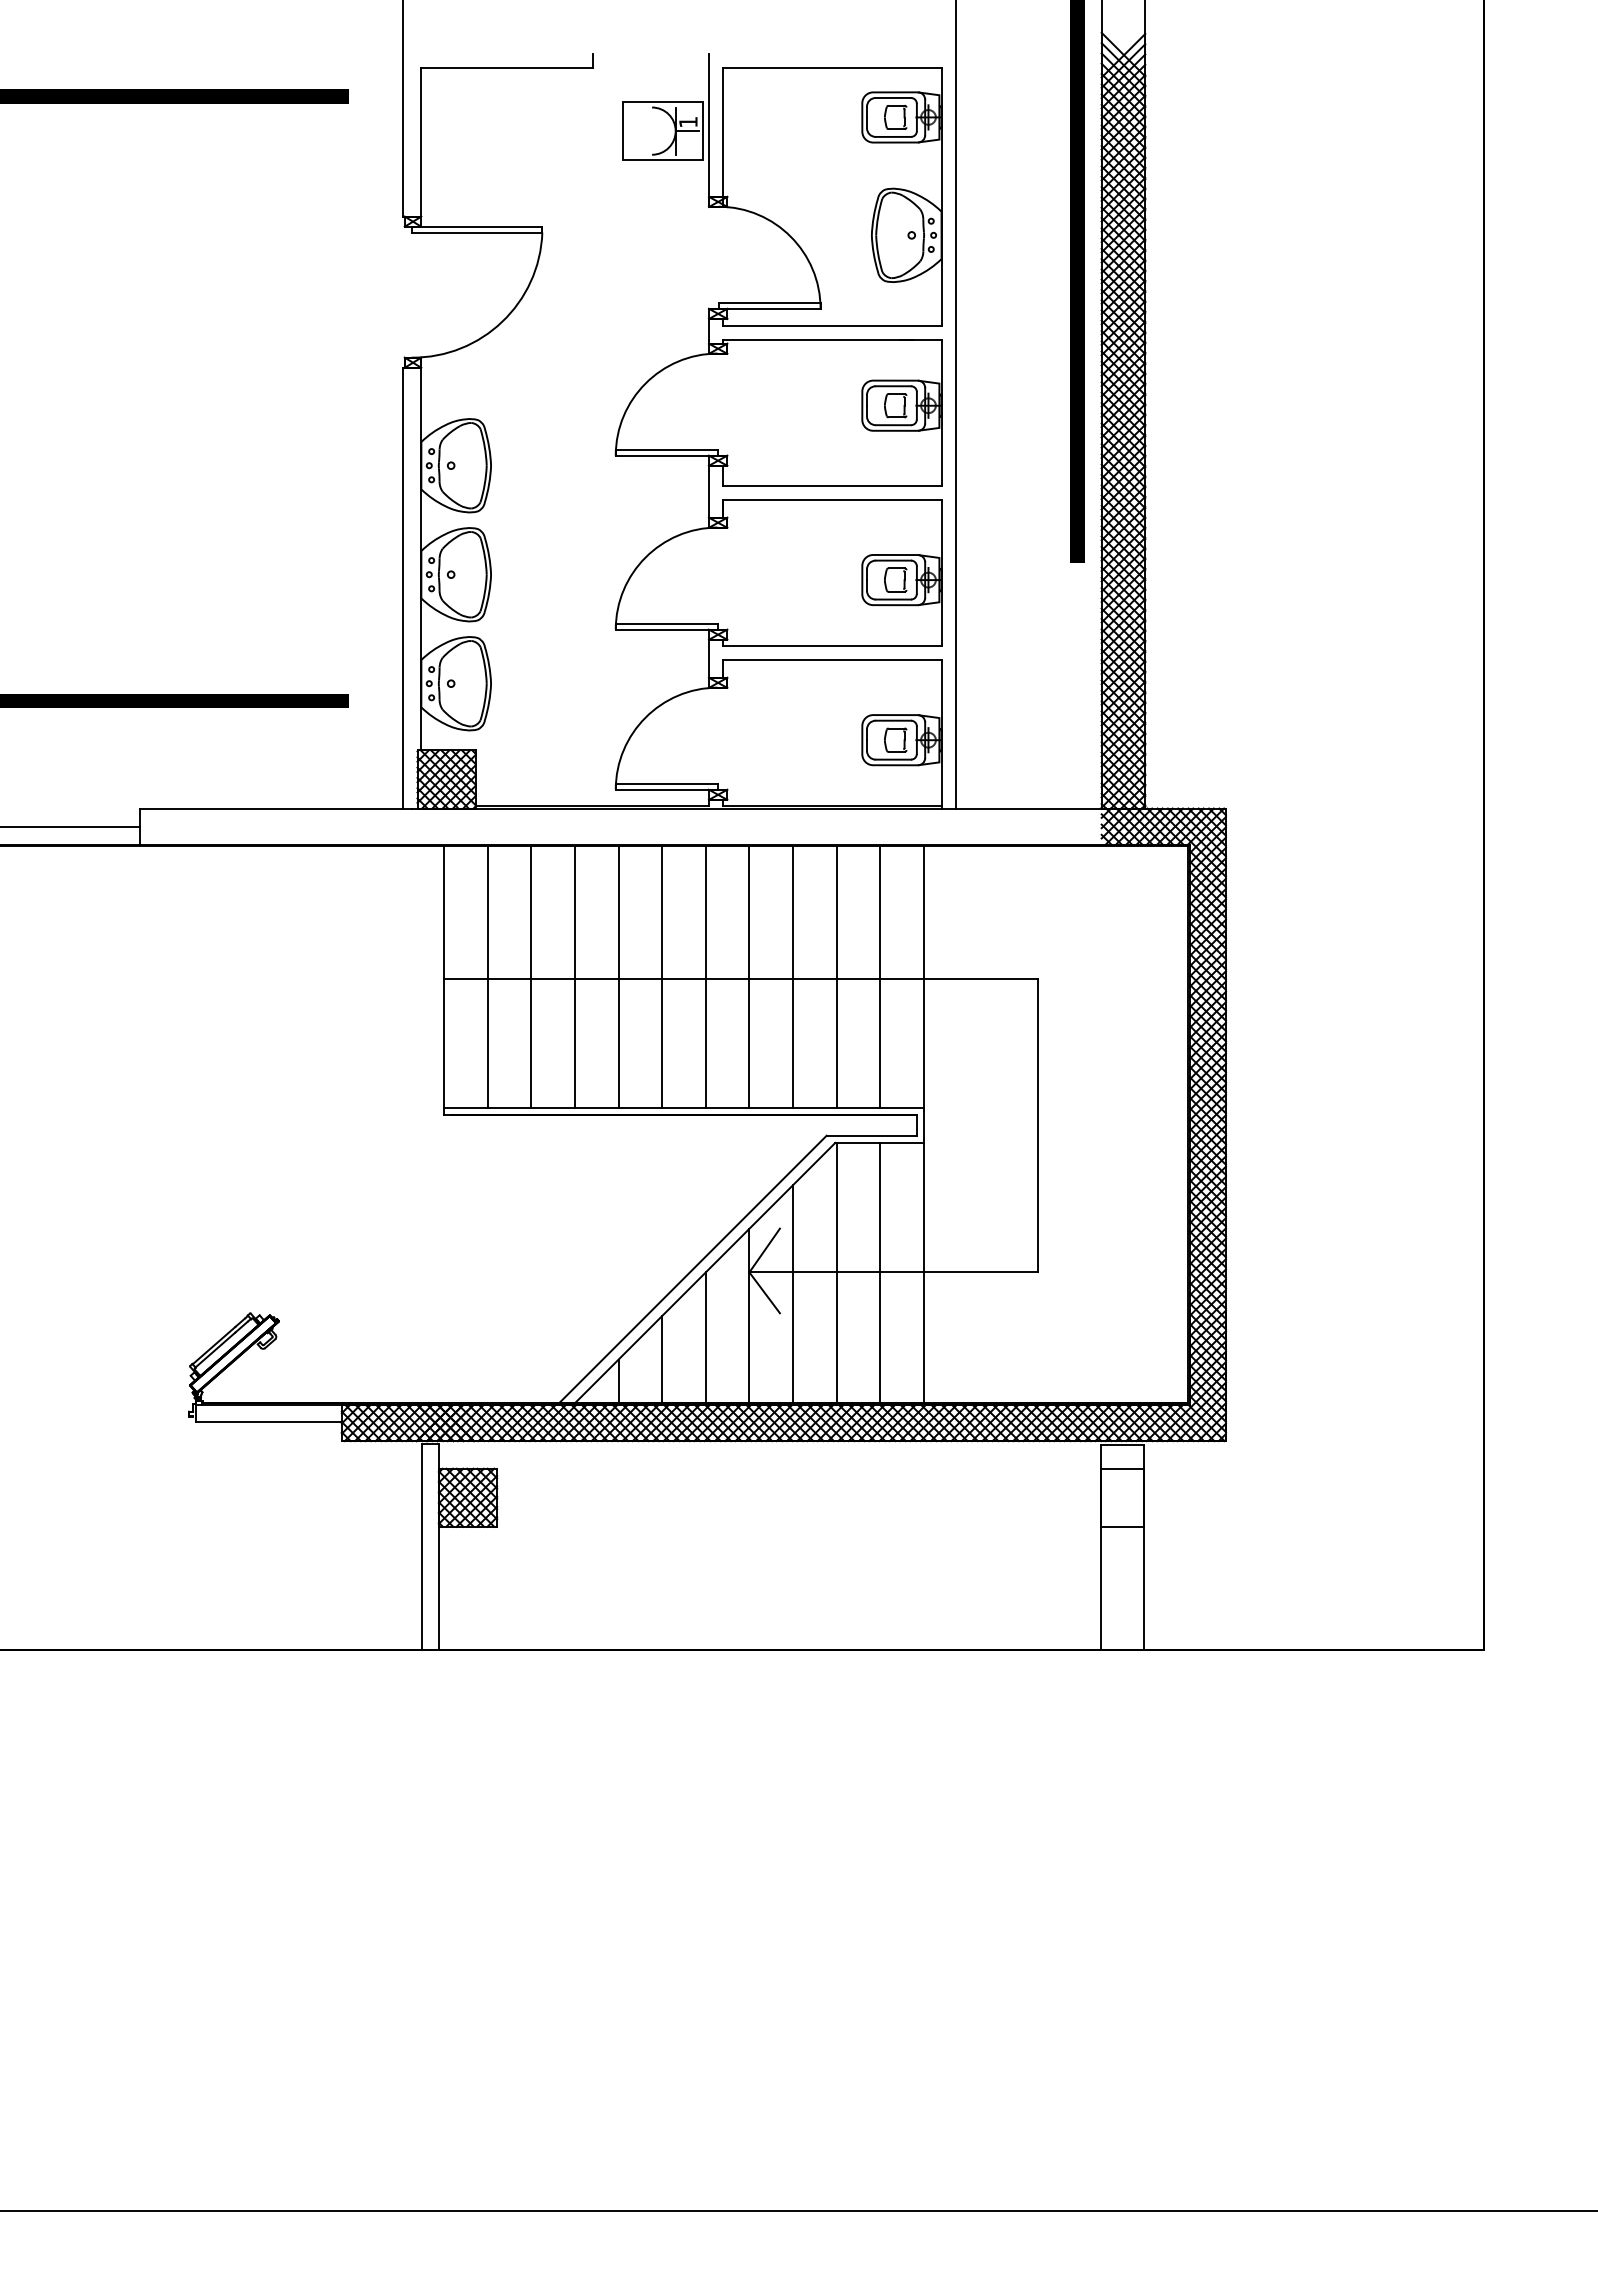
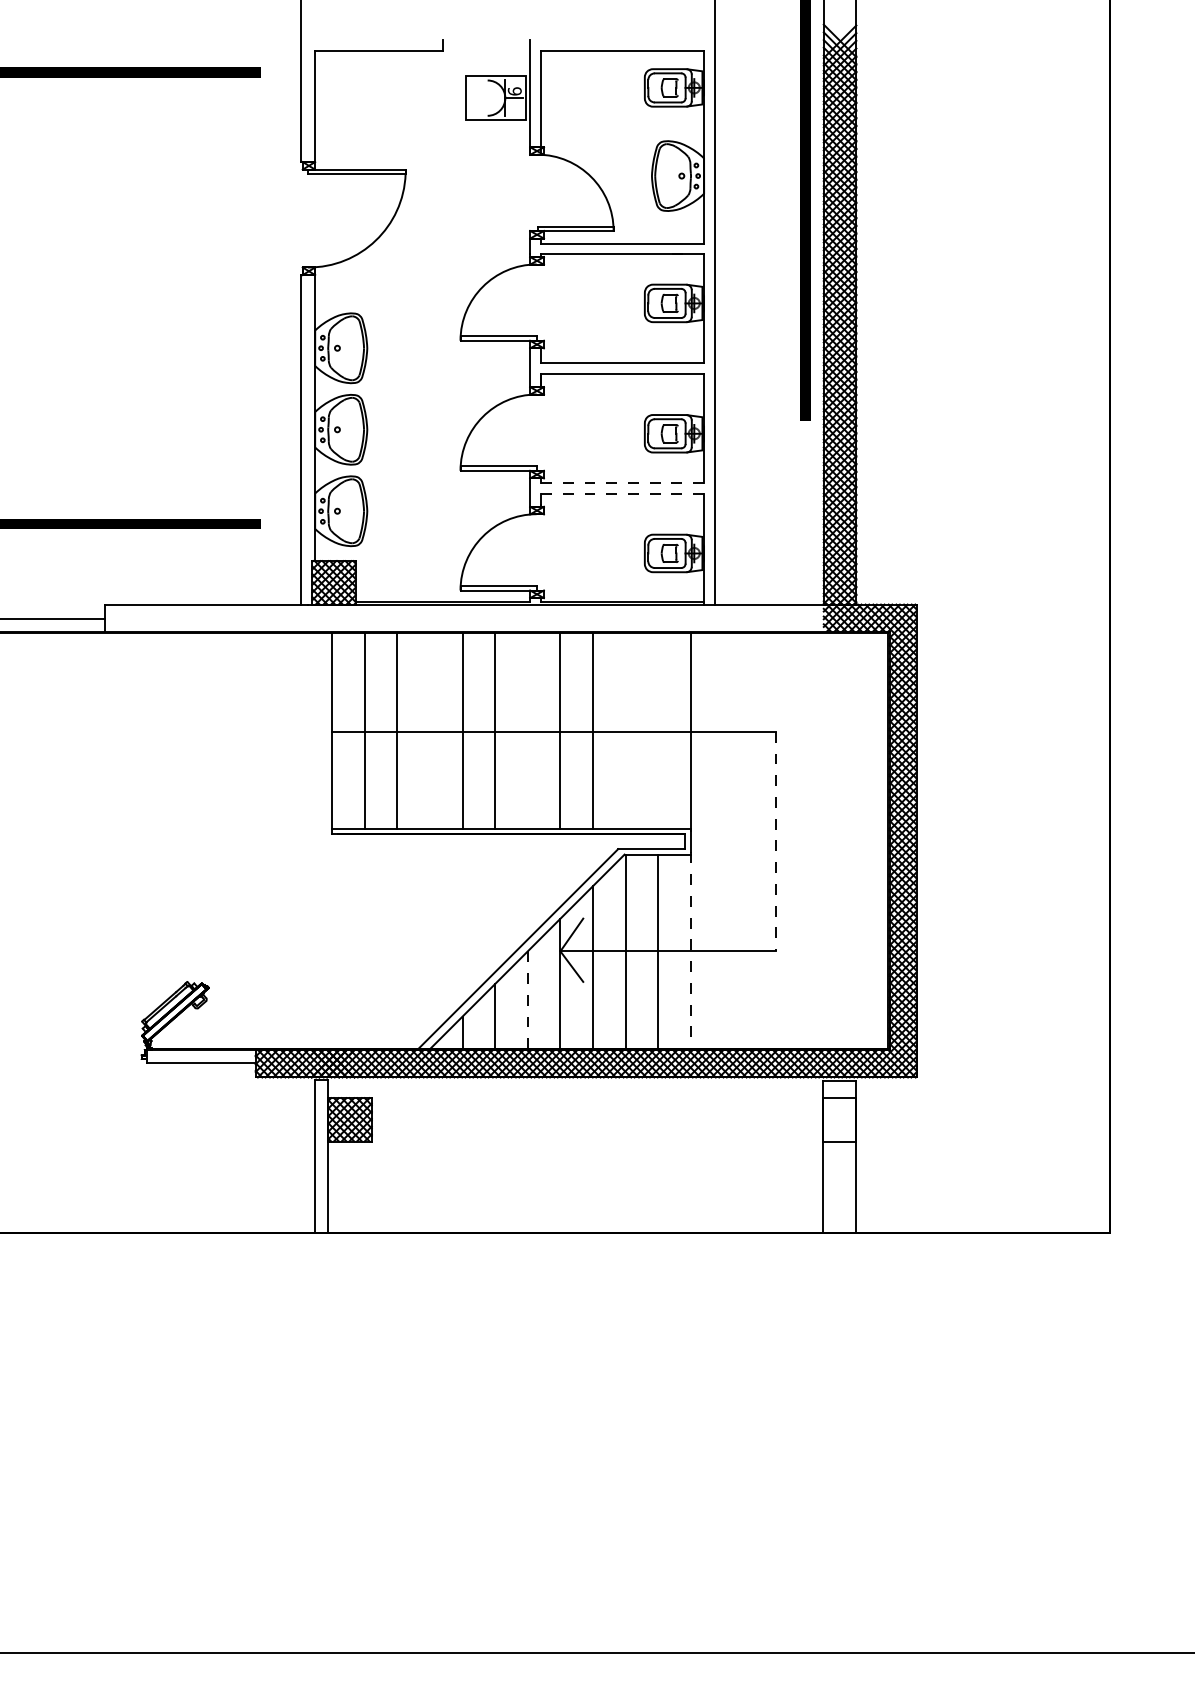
text: (688, 121) -> (514, 90), 1 -> 6
line: (832, 645) -> (622, 482), solid -> dashed
line: (832, 660) -> (622, 493), solid -> dashed
line: (574, 977) -> (429, 730), removed
line: (705, 977) -> (527, 730), removed
line: (836, 977) -> (625, 730), removed
line: (880, 977) -> (658, 730), removed
line: (1037, 1125) -> (775, 841), solid -> dashed
line: (923, 1271) -> (690, 950), solid -> dashed
line: (705, 1338) -> (527, 1000), solid -> dashed

